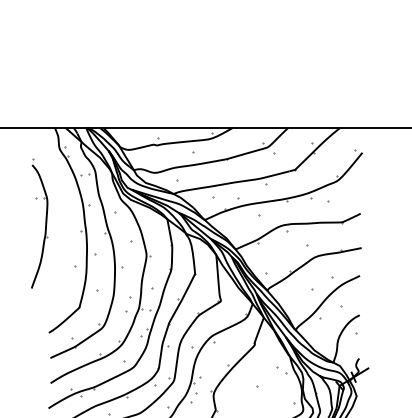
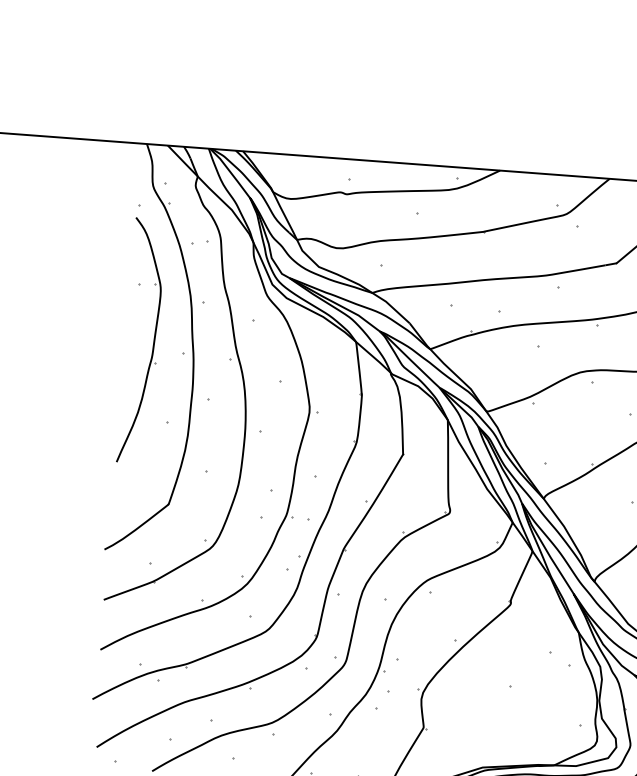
part: (39, 223) -> (141, 334), moved

